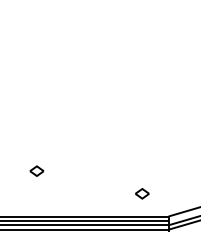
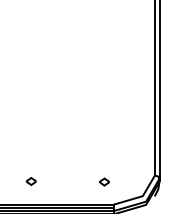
part: (37, 171) -> (31, 181), moved
part: (142, 193) -> (104, 181), moved

